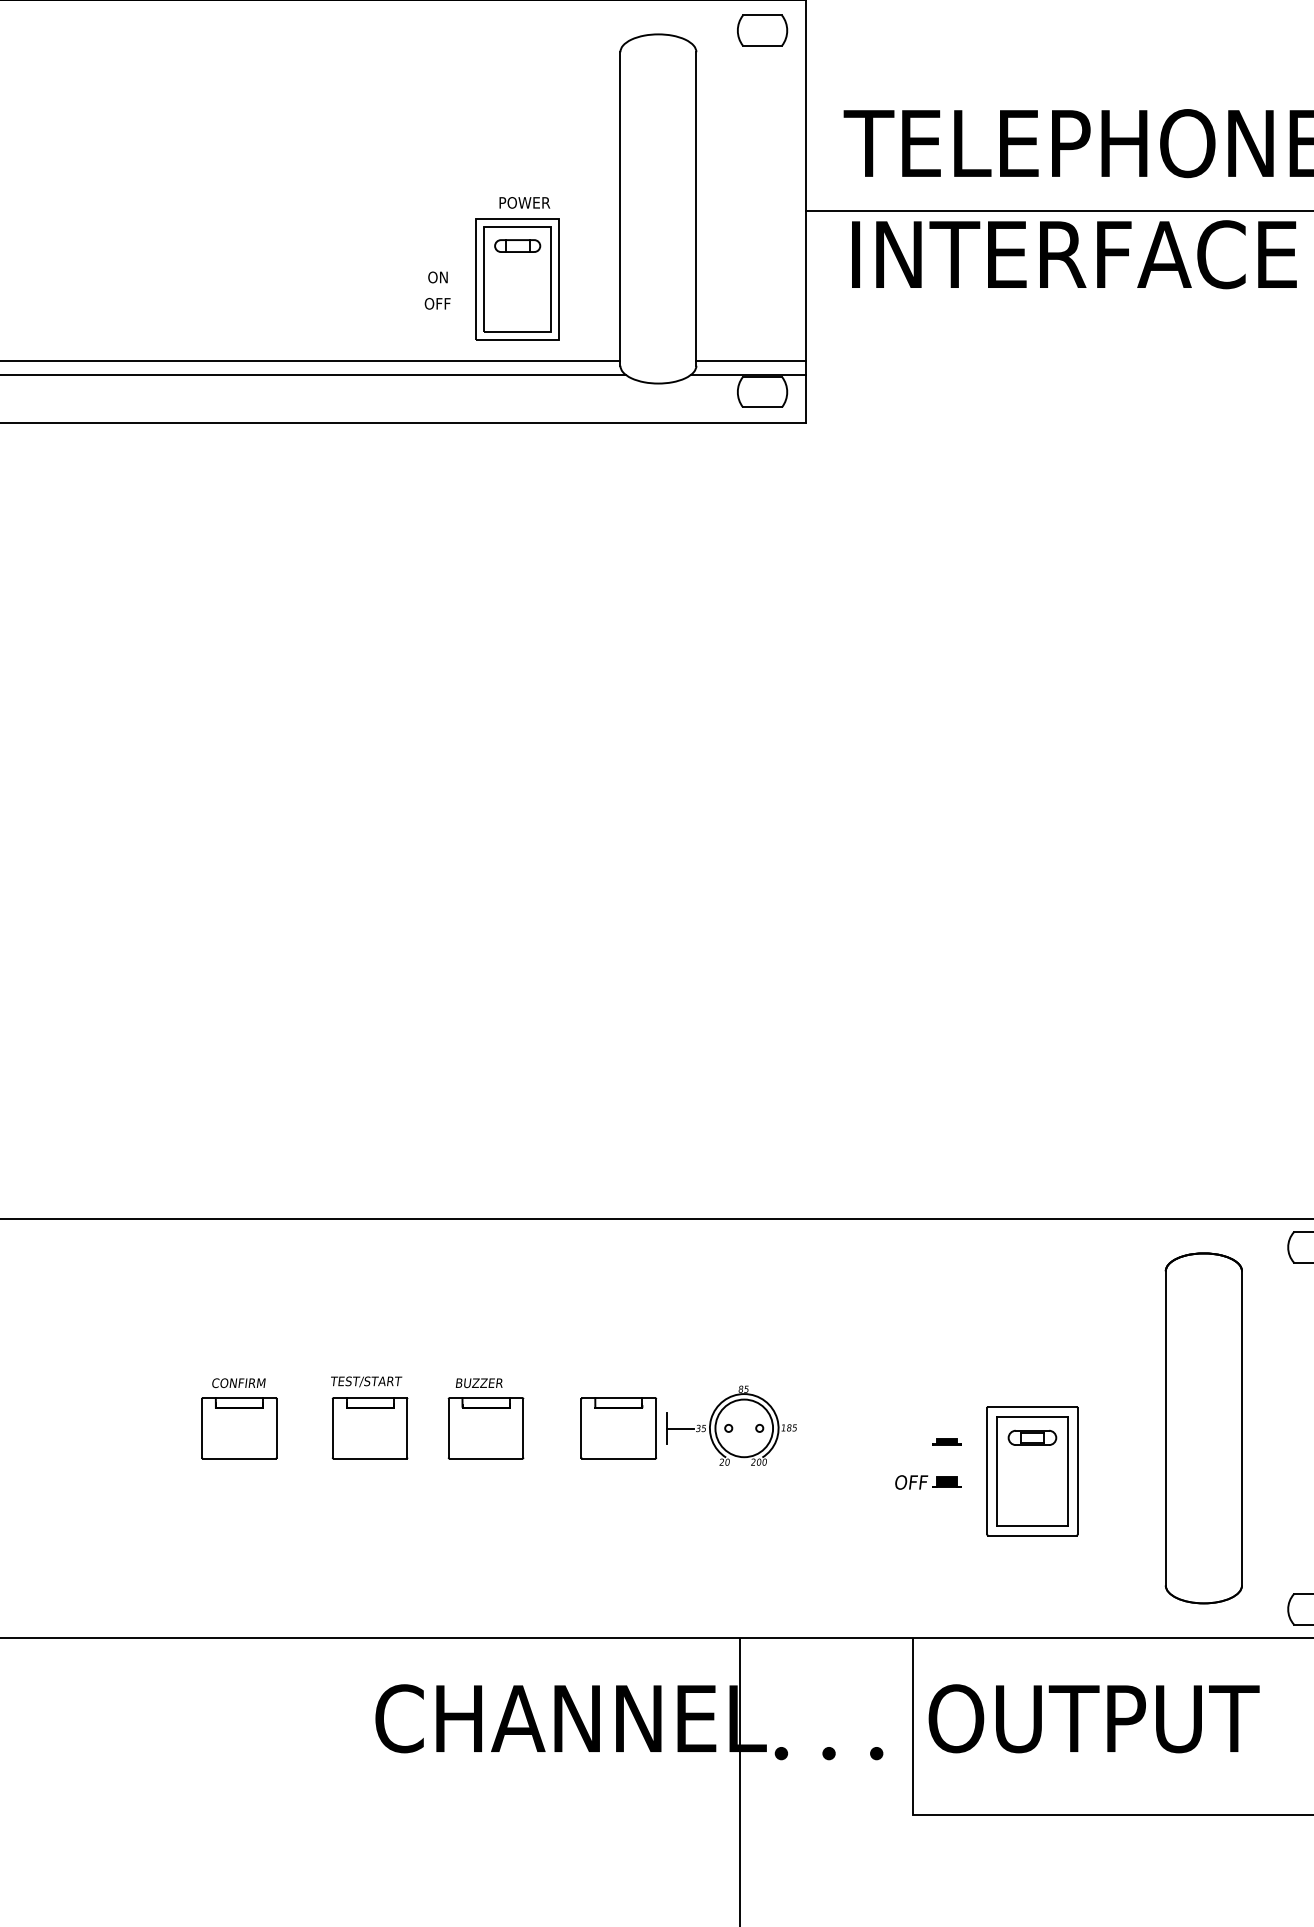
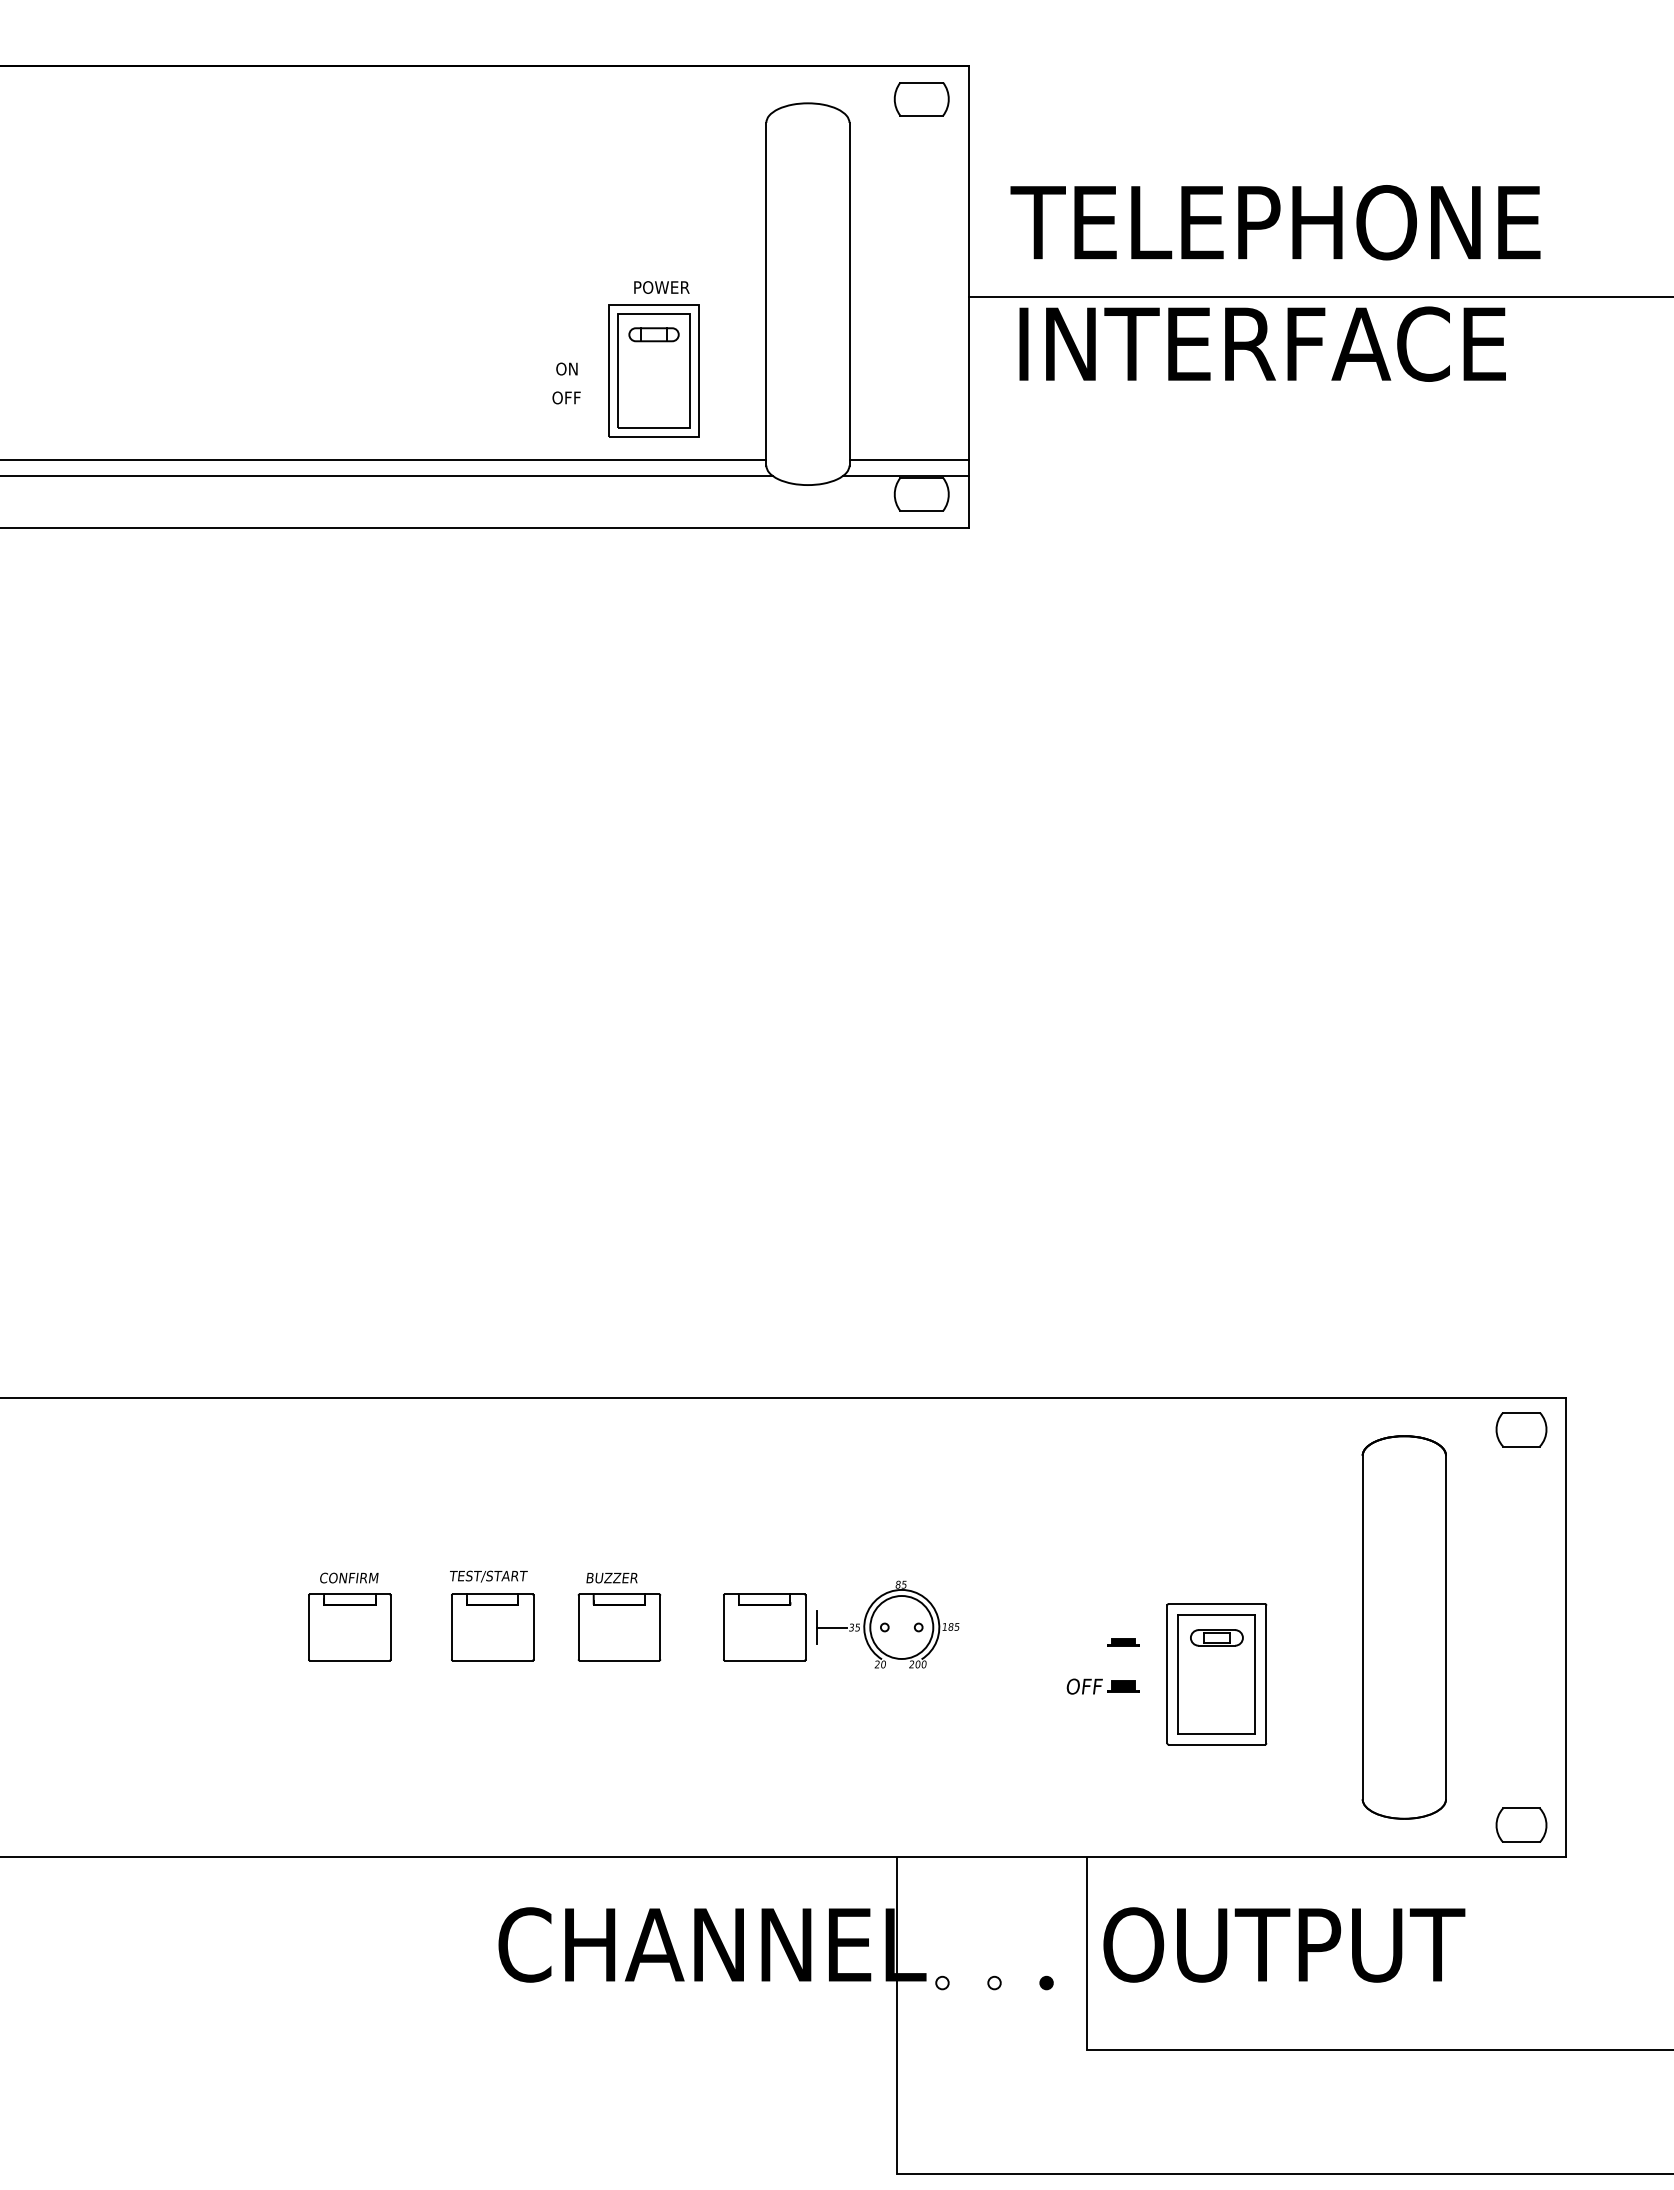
fill: (781, 1753) -> (942, 1982), removed
fill: (829, 1753) -> (994, 1982), removed

